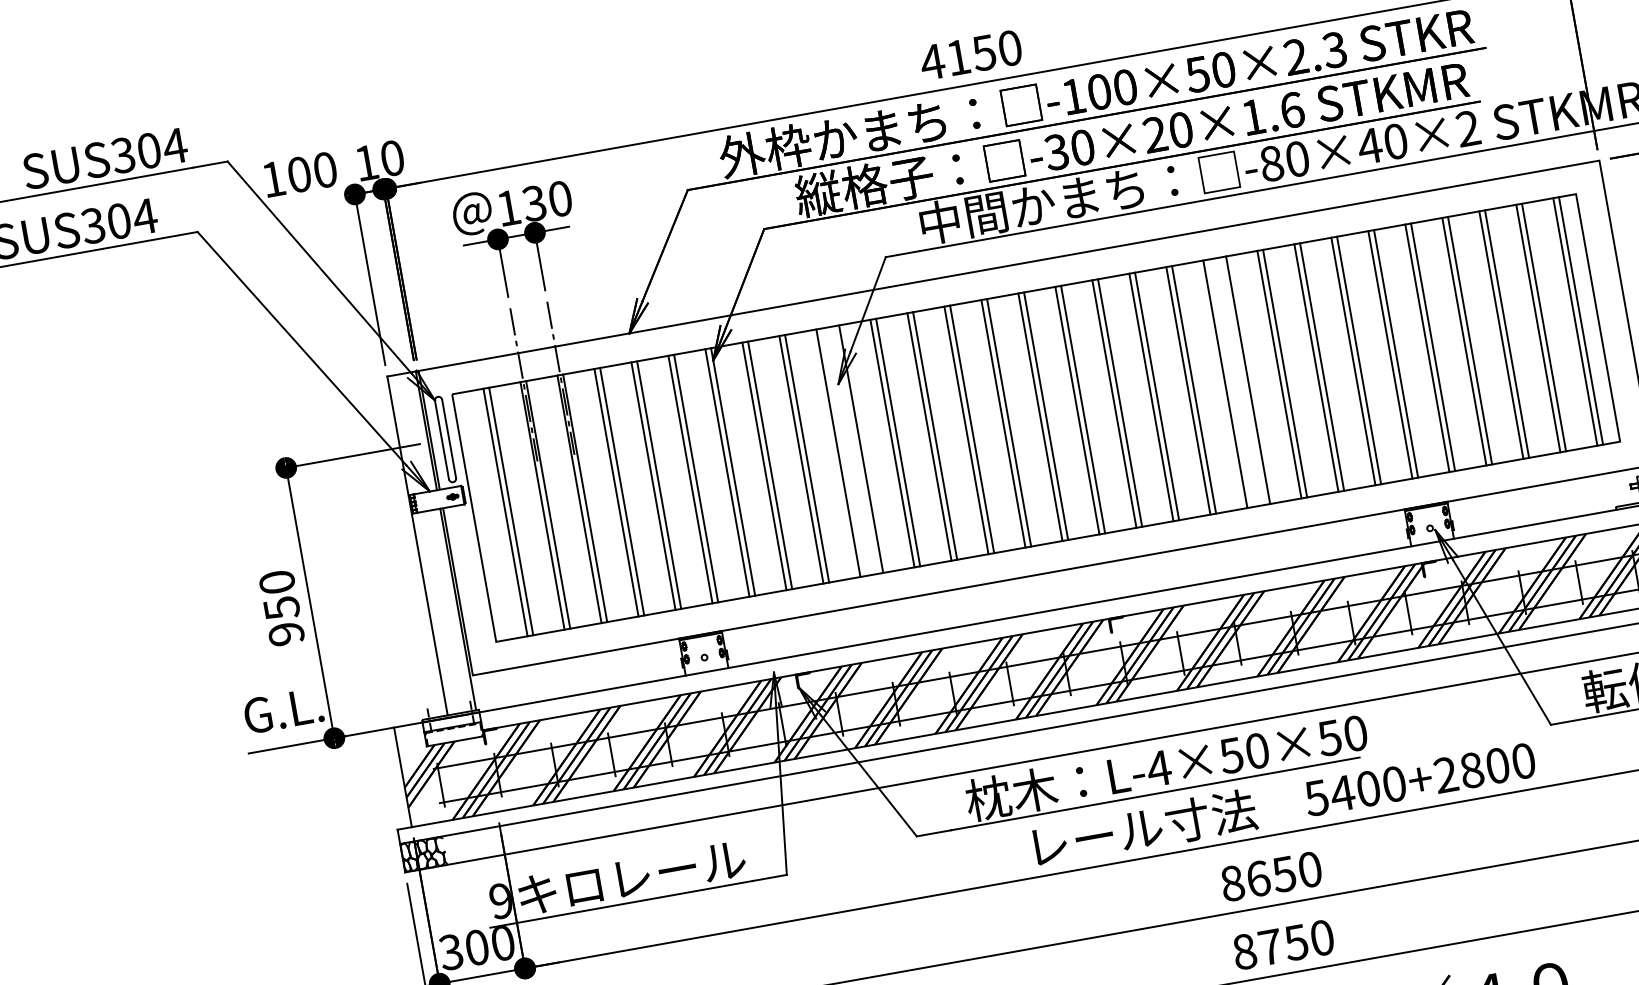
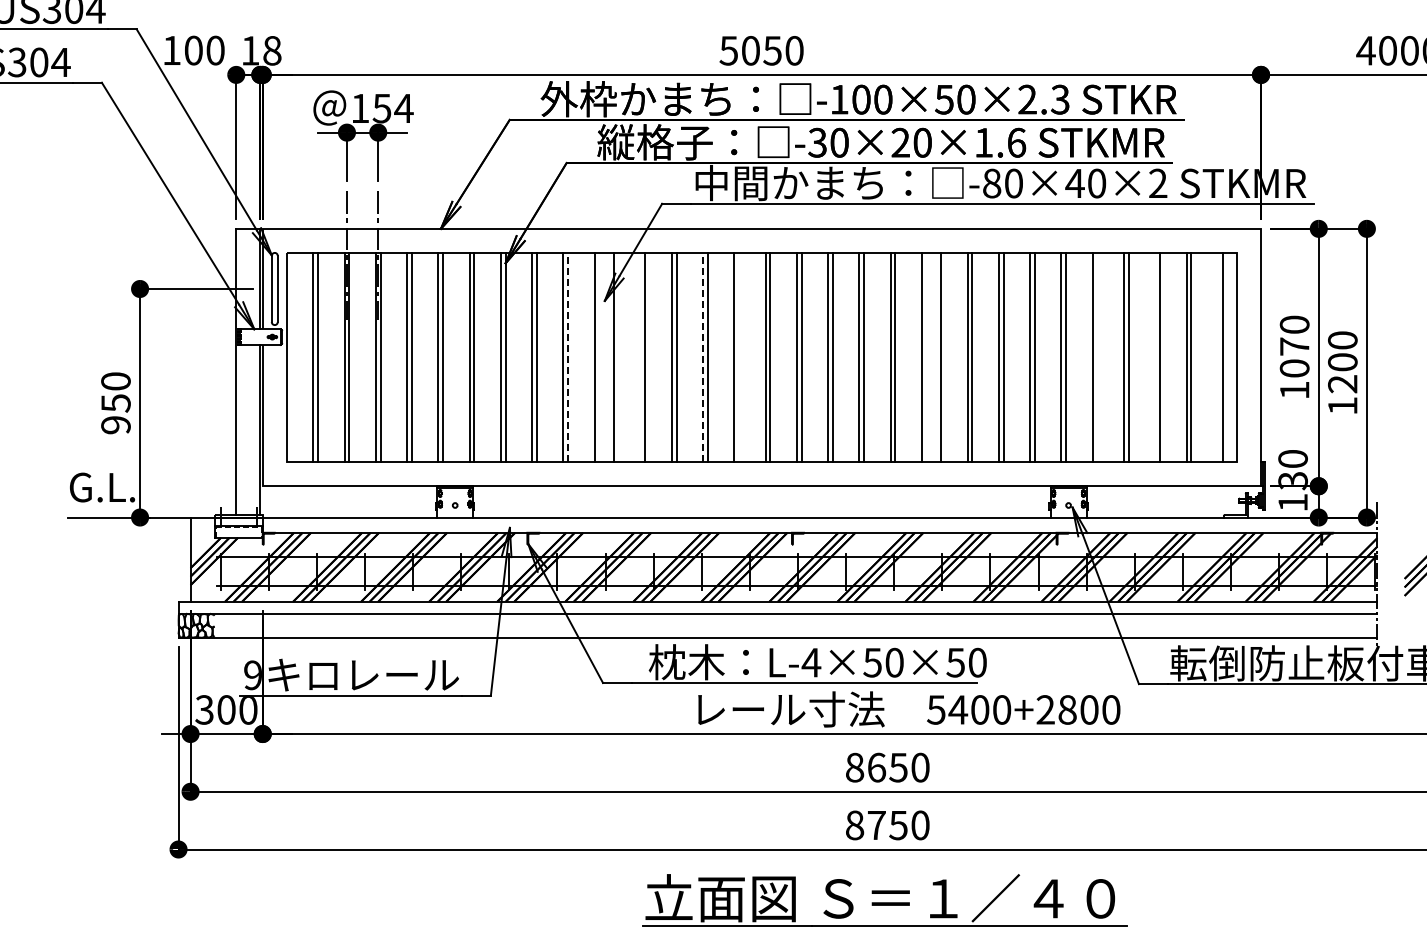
text: (944, 59) -> (739, 50), 4150 -> 5050
text: (392, 157) -> (272, 50), 10 -> 18
text: (547, 201) -> (393, 108), 130 -> 154
line: (1575, 321) -> (1217, 357), removed
line: (1501, 335) -> (1155, 357), removed
line: (1433, 347) -> (1097, 357), removed
line: (1009, 422) -> (739, 357), removed
line: (965, 430) -> (702, 357), solid -> dashed
line: (892, 443) -> (640, 357), removed
line: (807, 458) -> (568, 357), solid -> dashed

